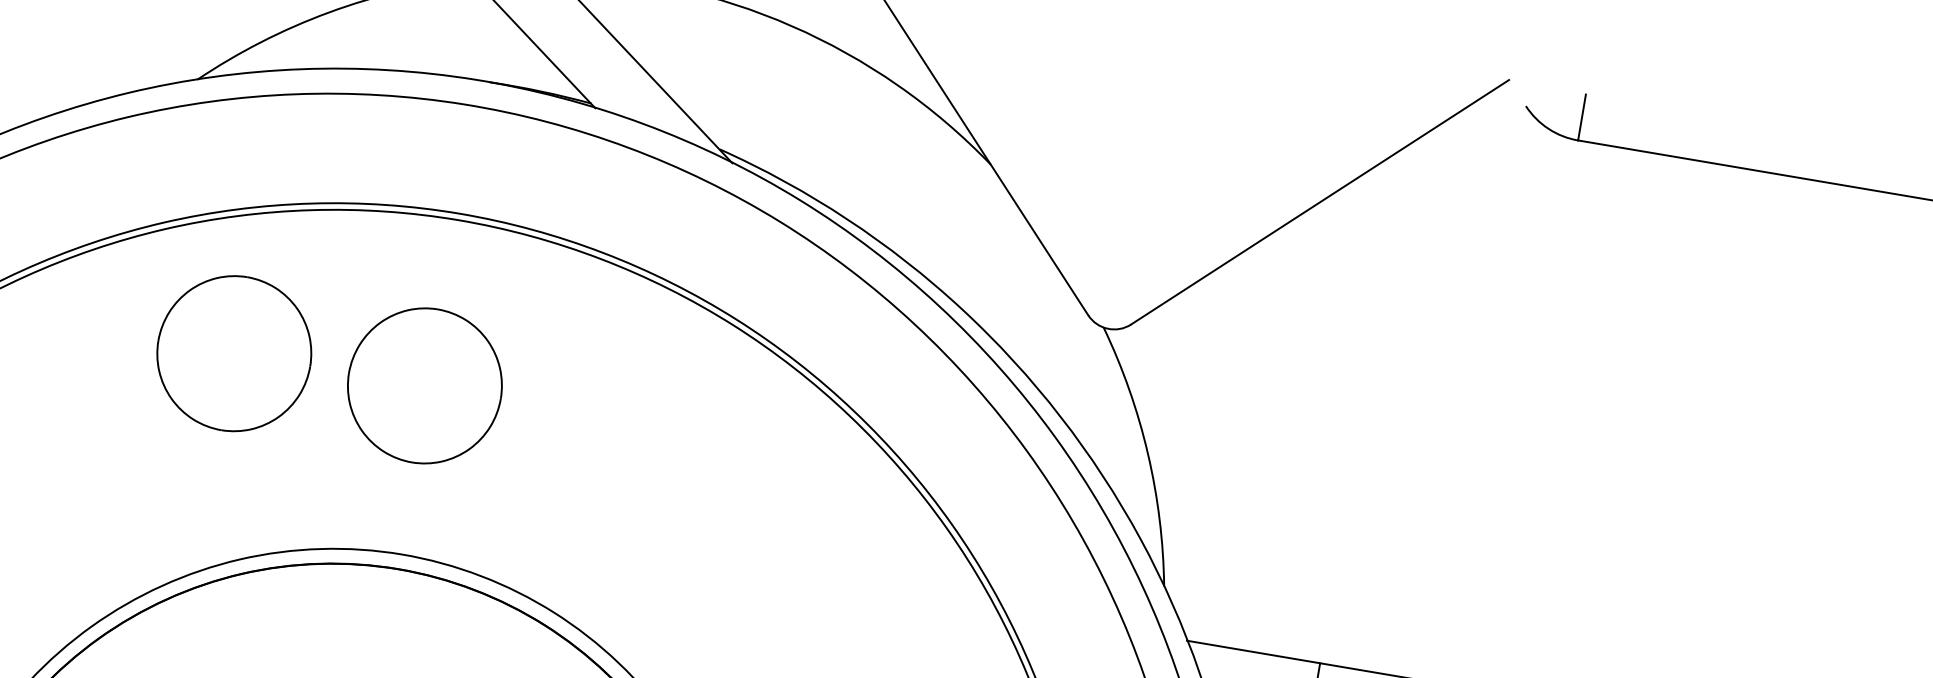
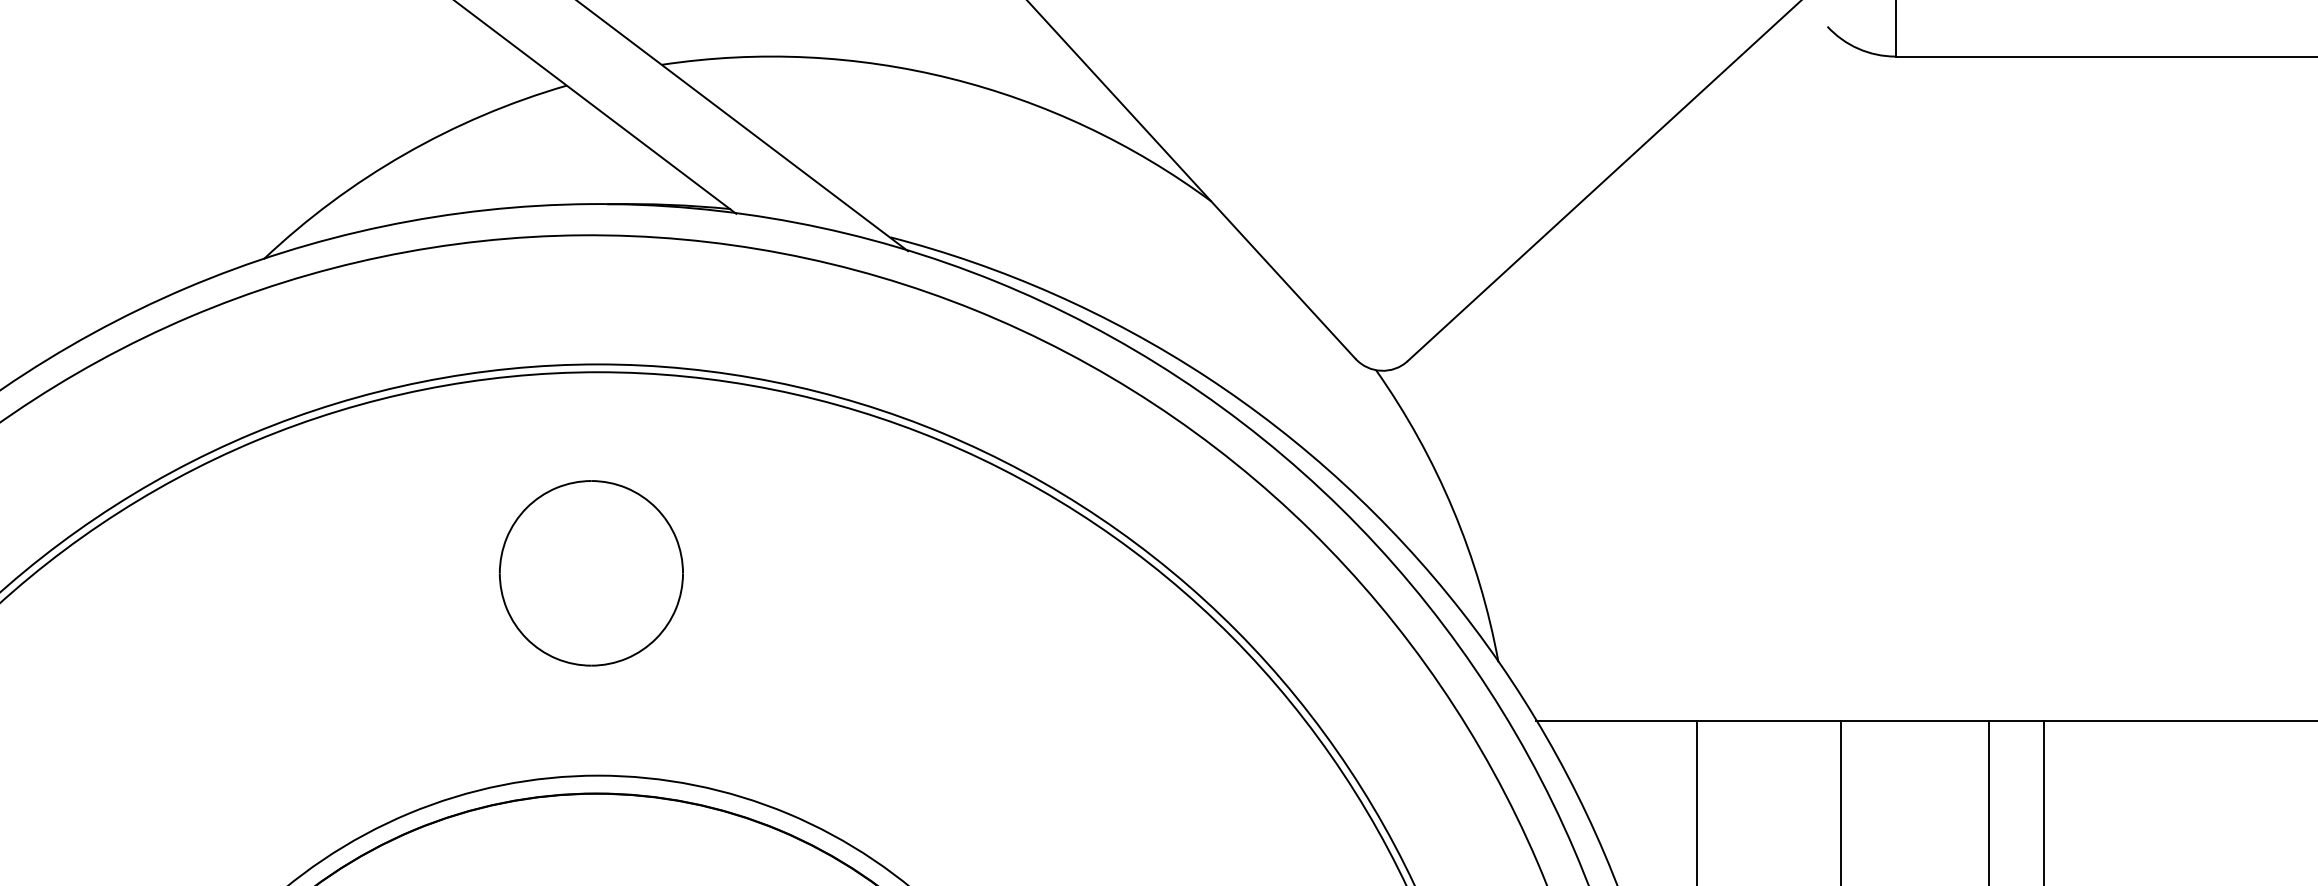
part: (233, 353) -> (360, 573), removed

